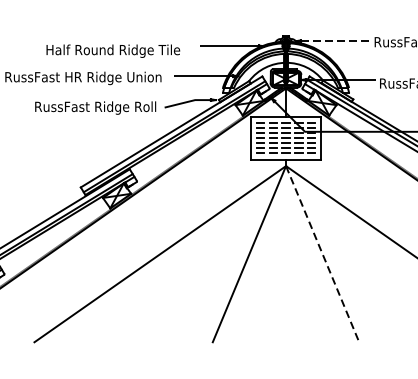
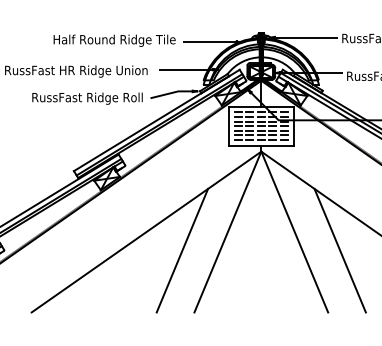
line: (336, 41) -> (307, 37), dashed -> solid
text: (113, 50) -> (114, 40), moved
line: (322, 254) -> (294, 232), dashed -> solid
line: (199, 274) -> (182, 250), added
line: (371, 274) -> (339, 250), added

